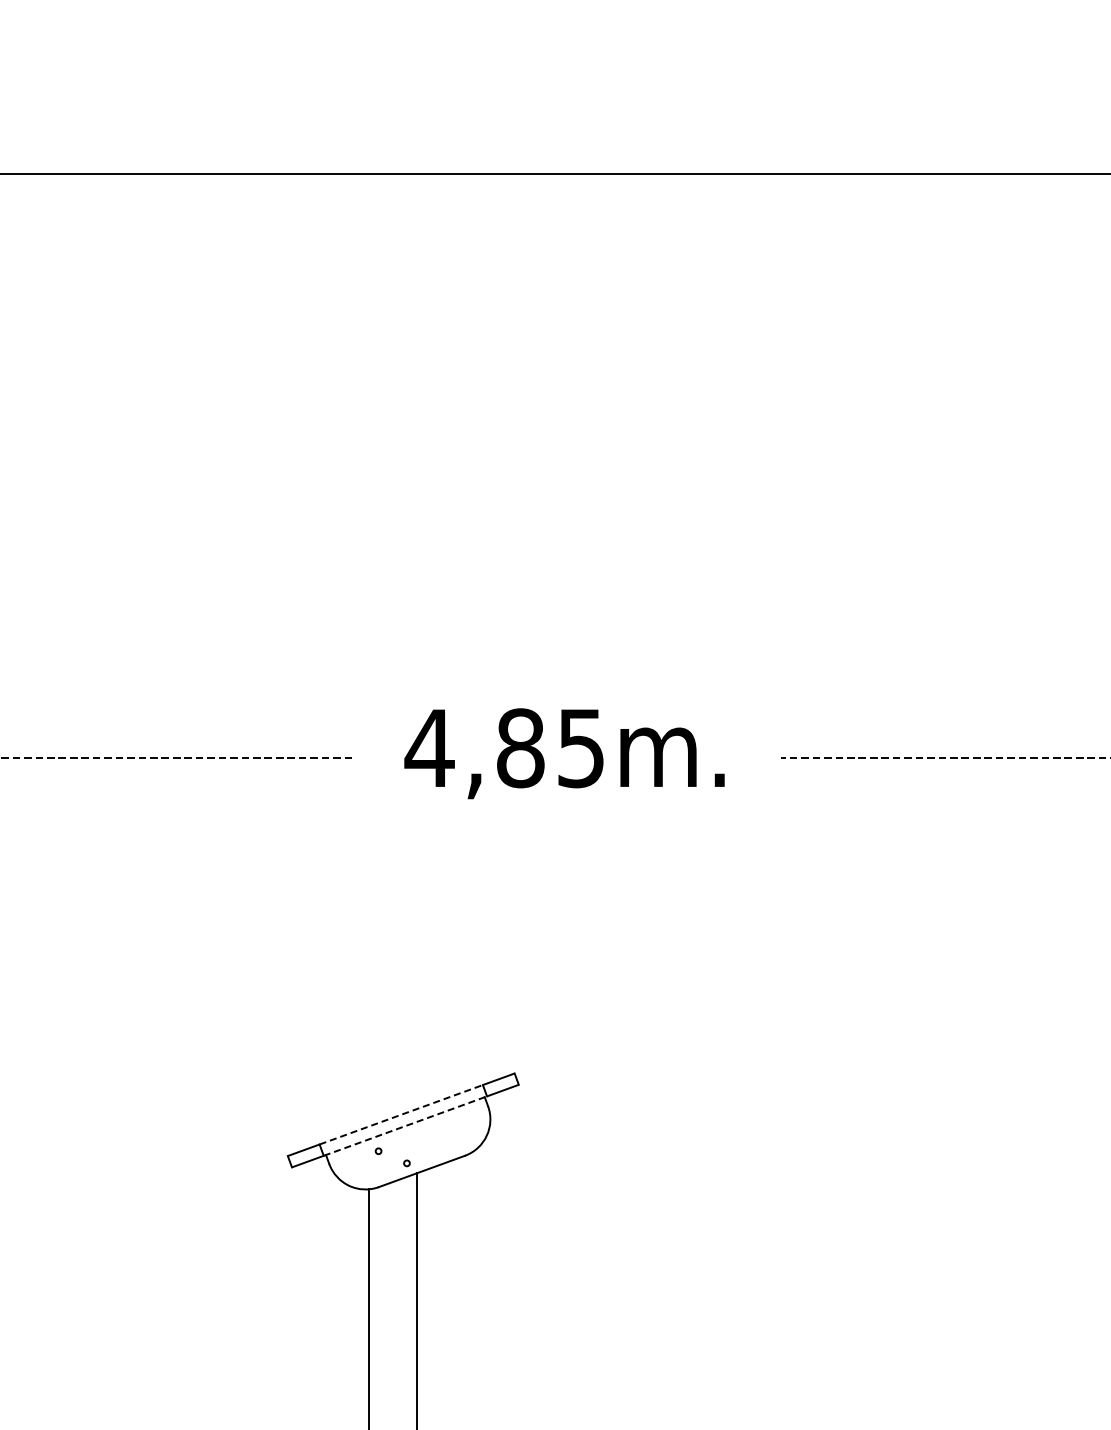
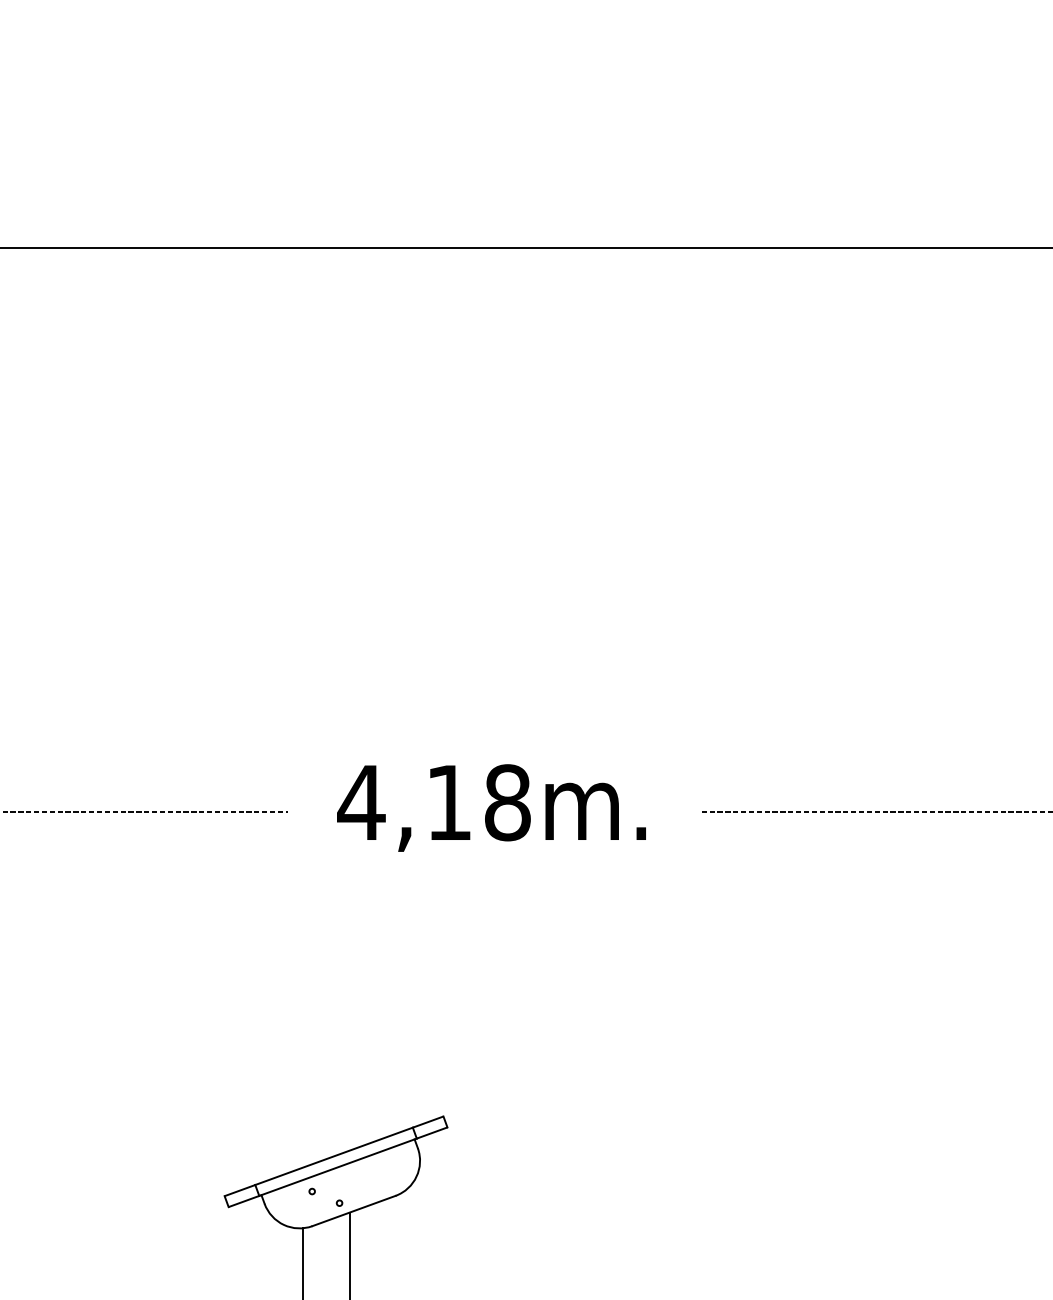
text: (551, 748) -> (478, 802), 4,85m. -> 4,18m.
line: (401, 1114) -> (334, 1156), dashed -> solid
line: (405, 1126) -> (338, 1167), dashed -> solid

